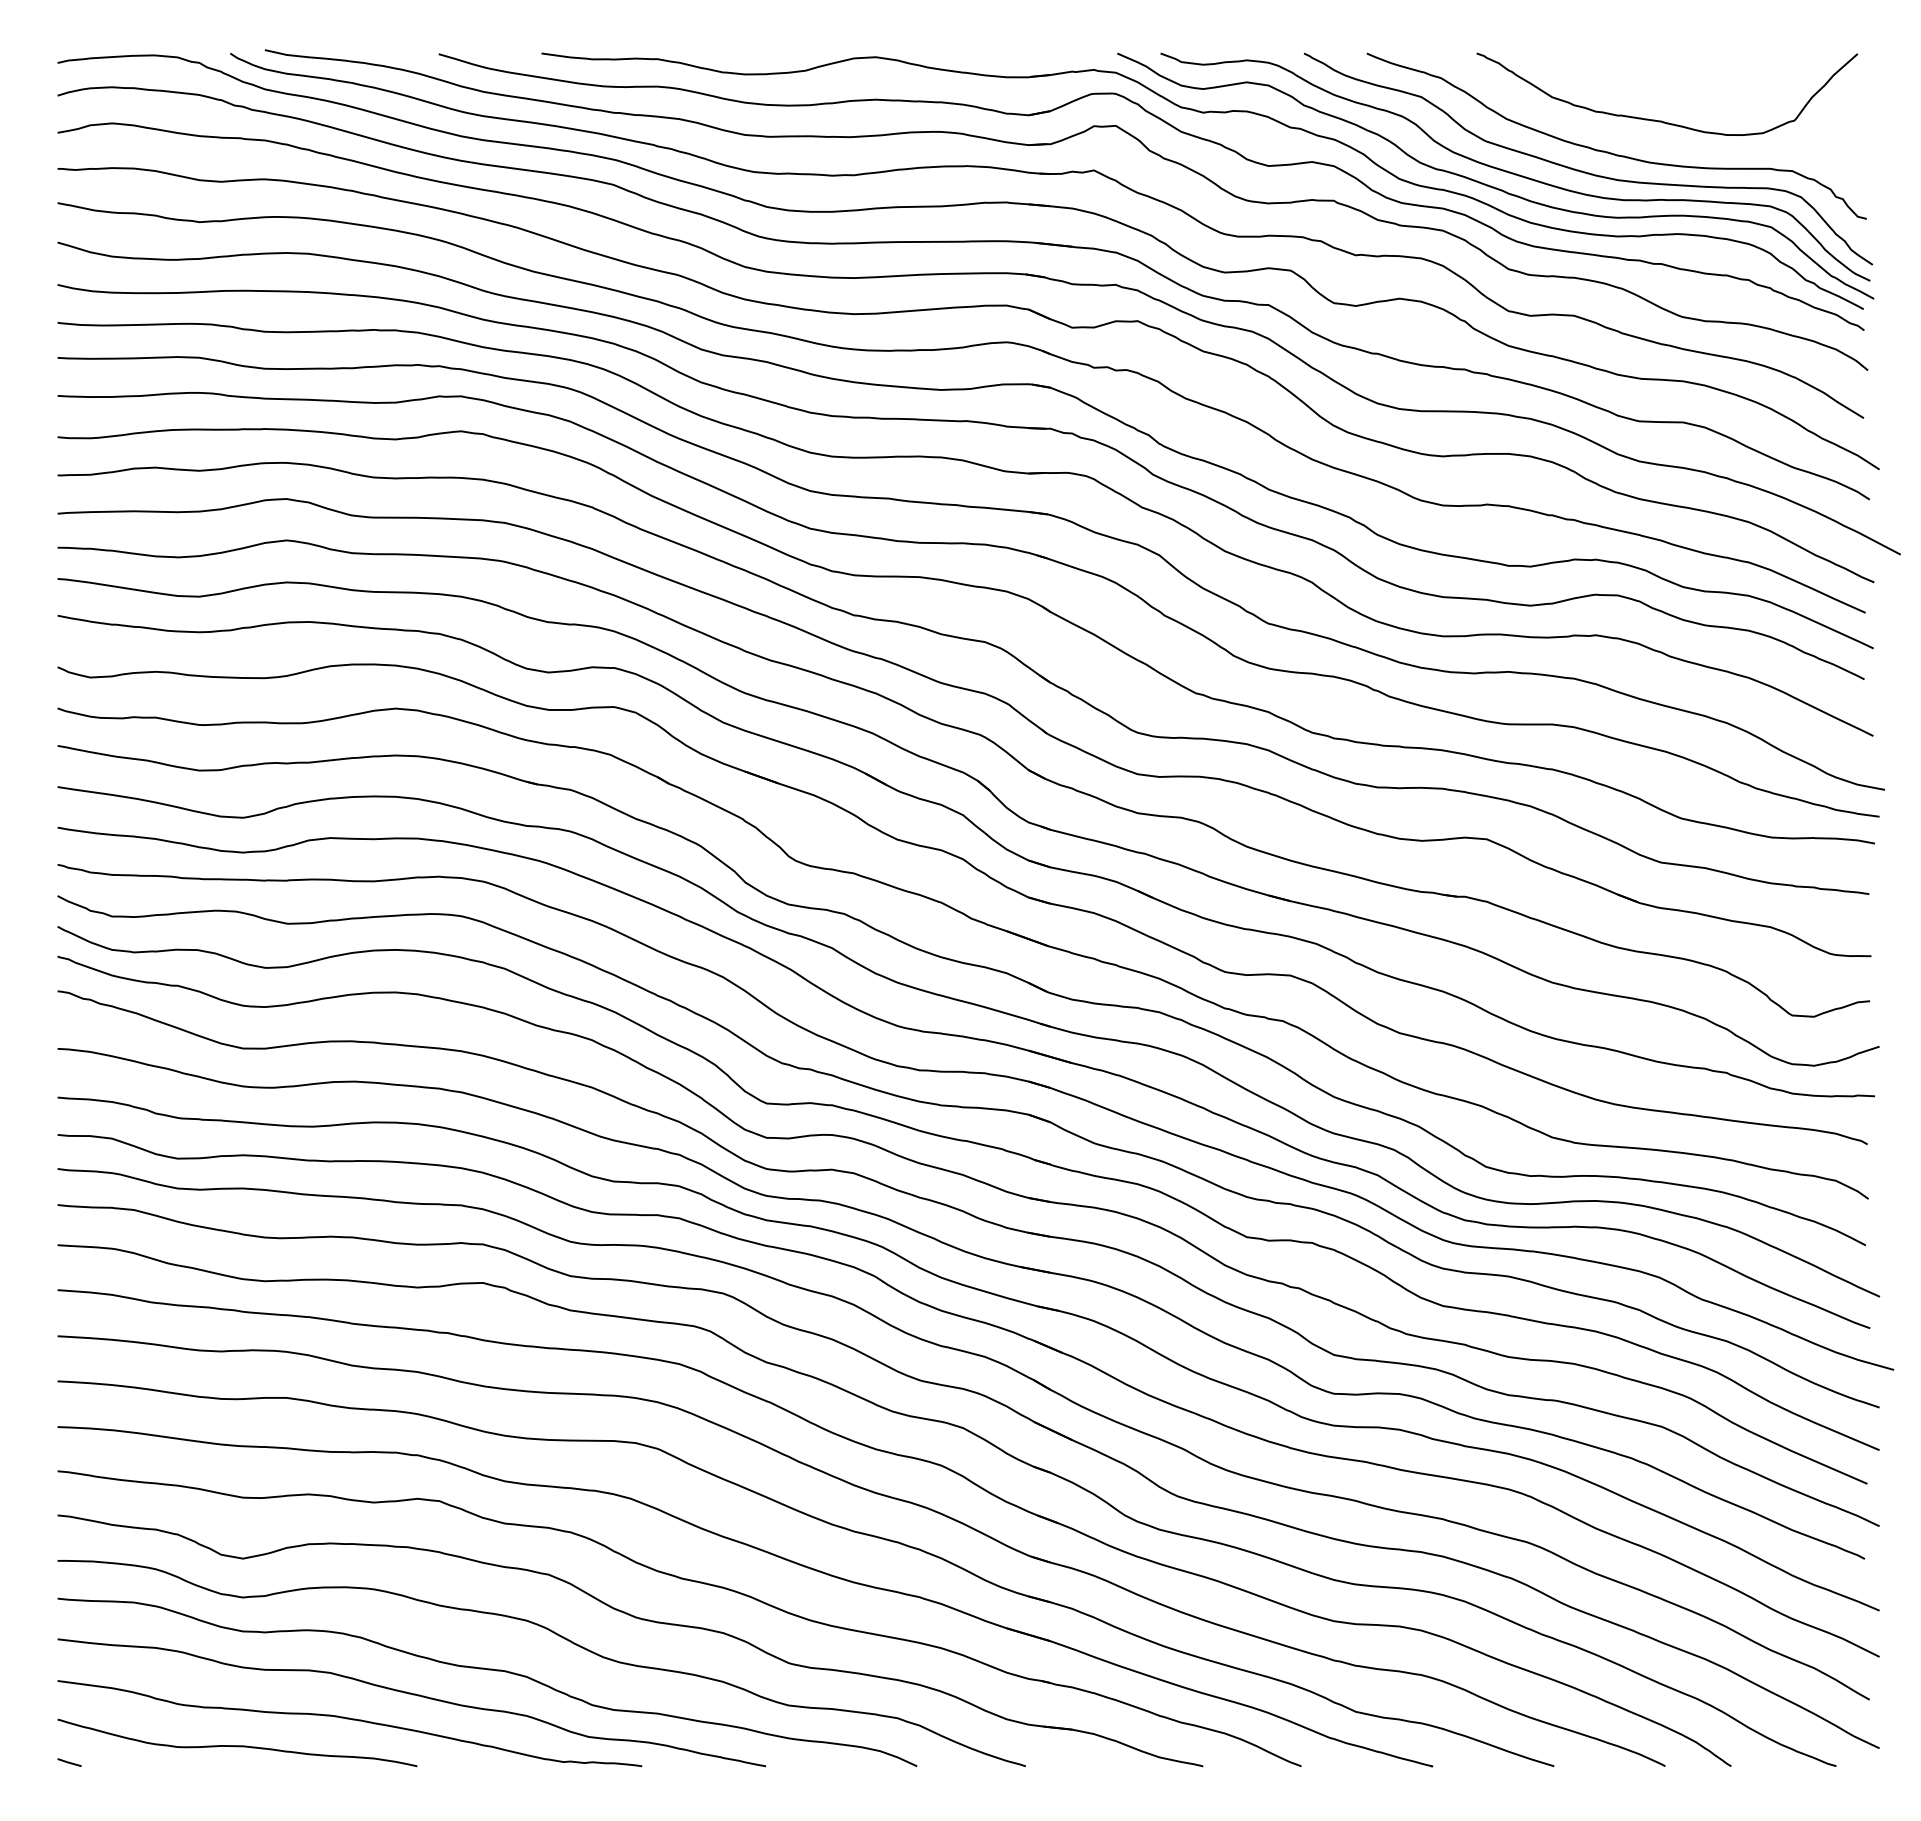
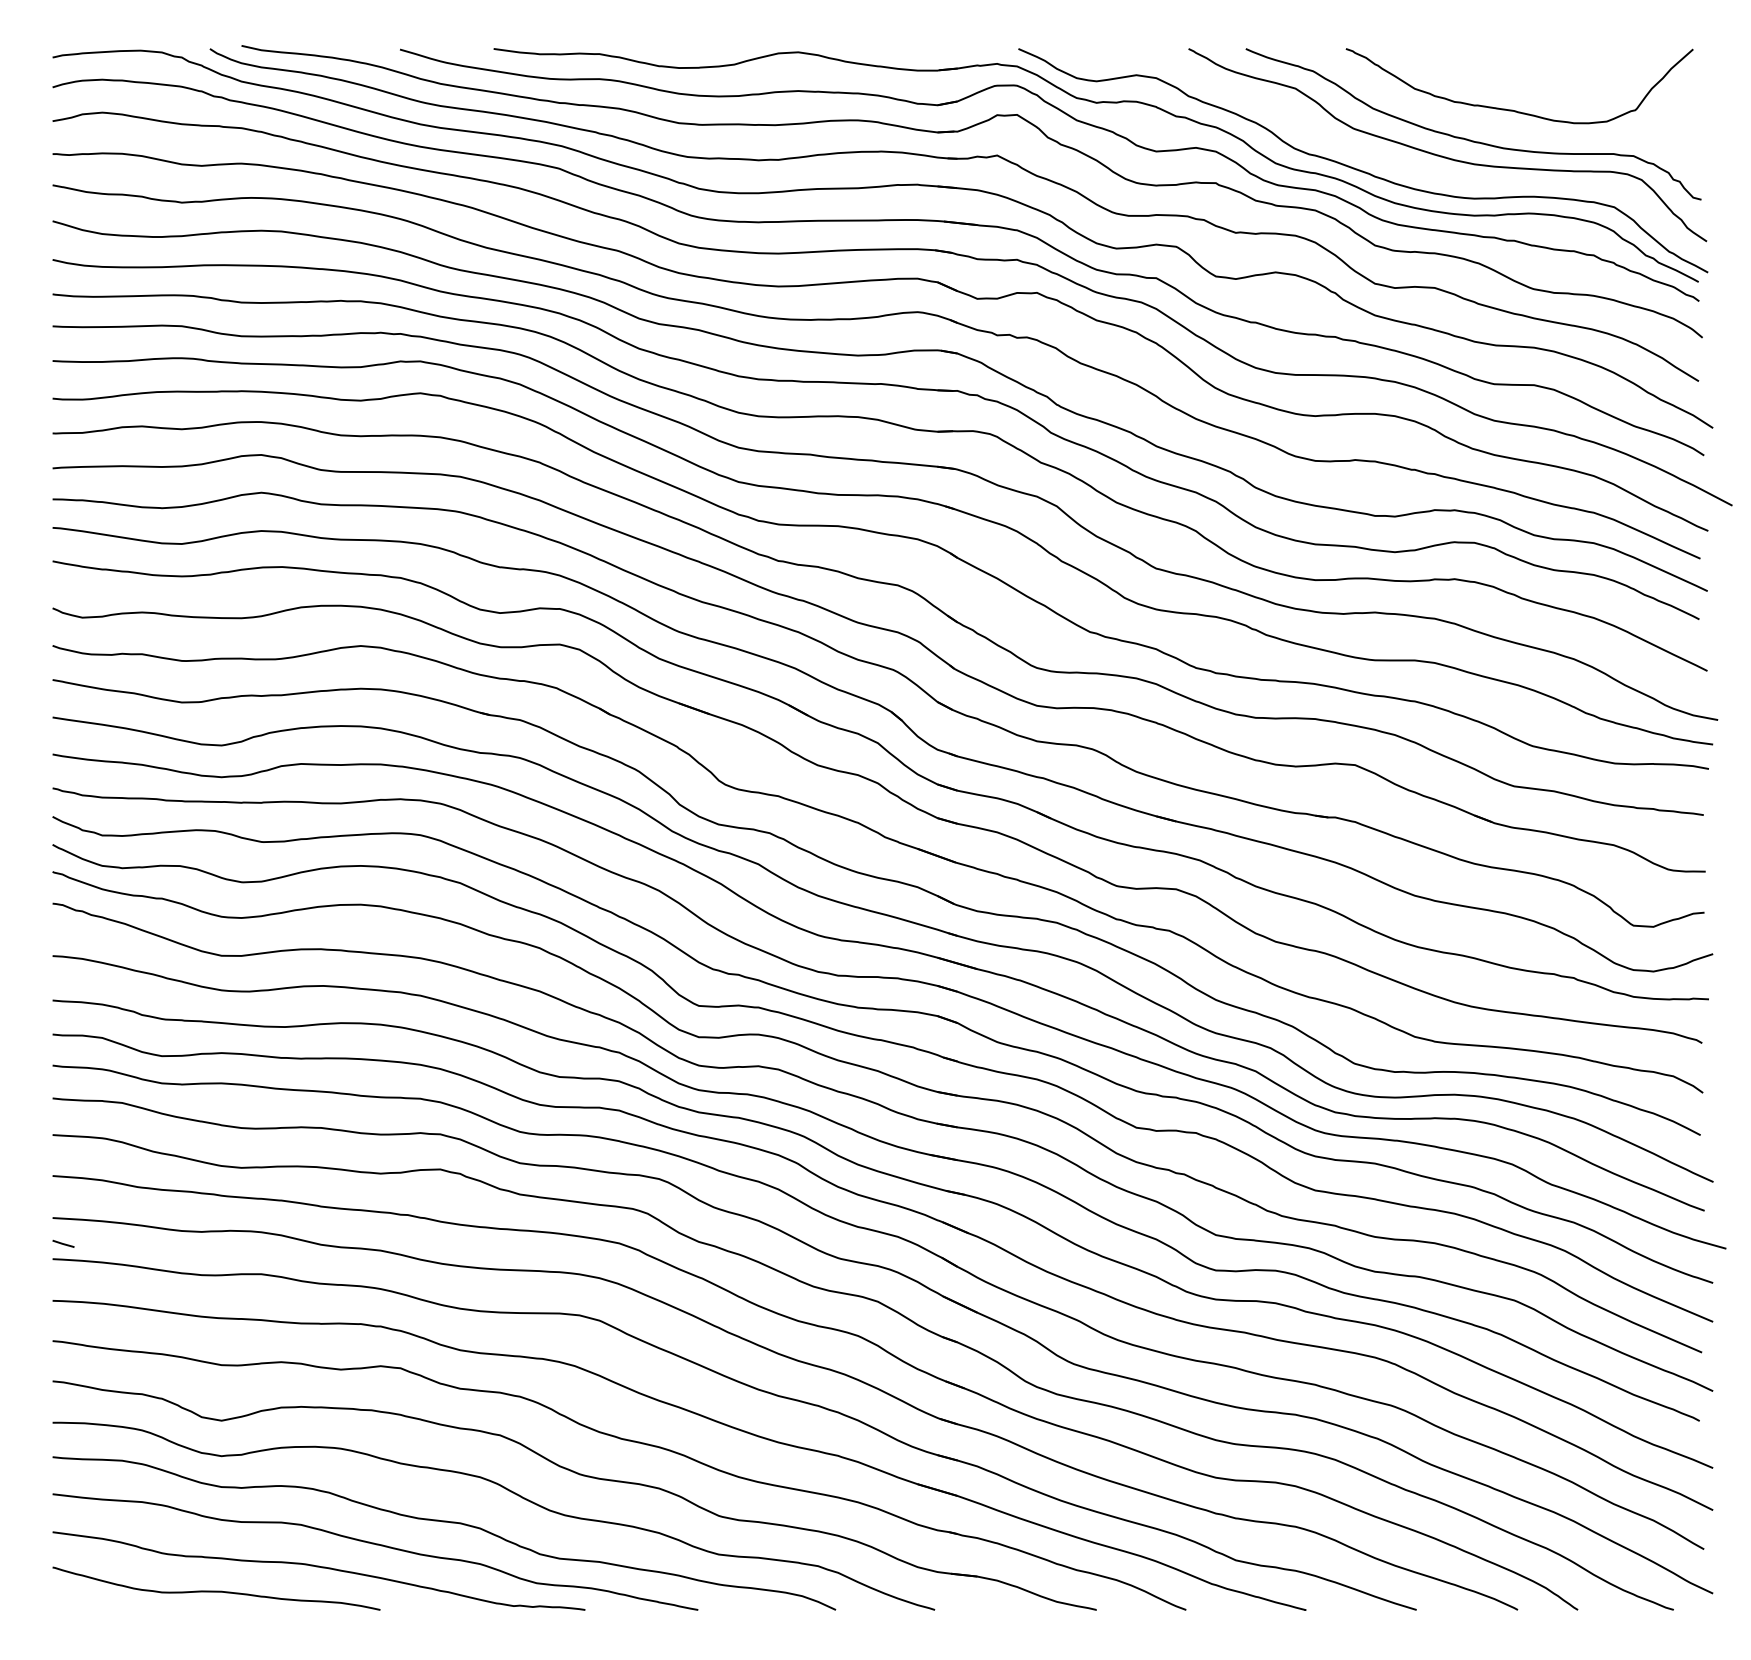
curve: (1513, 172) -> (1379, 157), removed
line: (69, 1762) -> (63, 1243), moved

